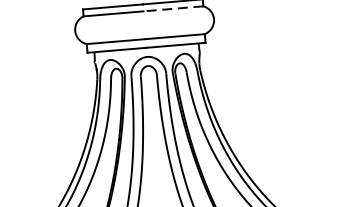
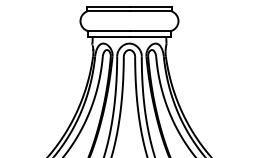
line: (173, 8) -> (150, 11), dashed -> solid

